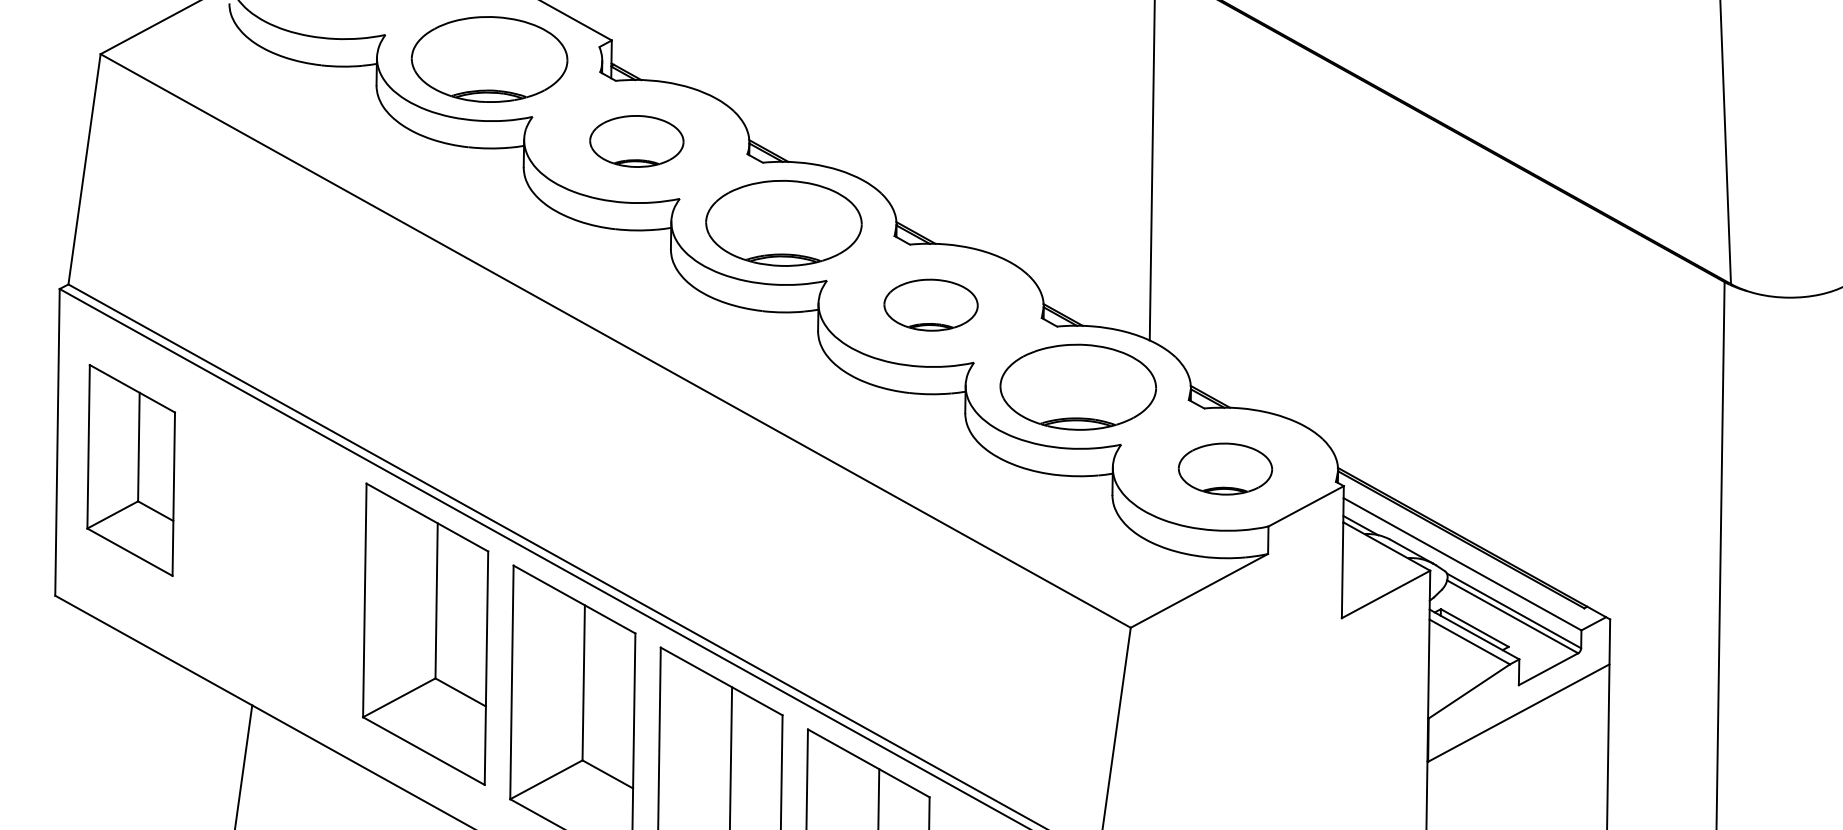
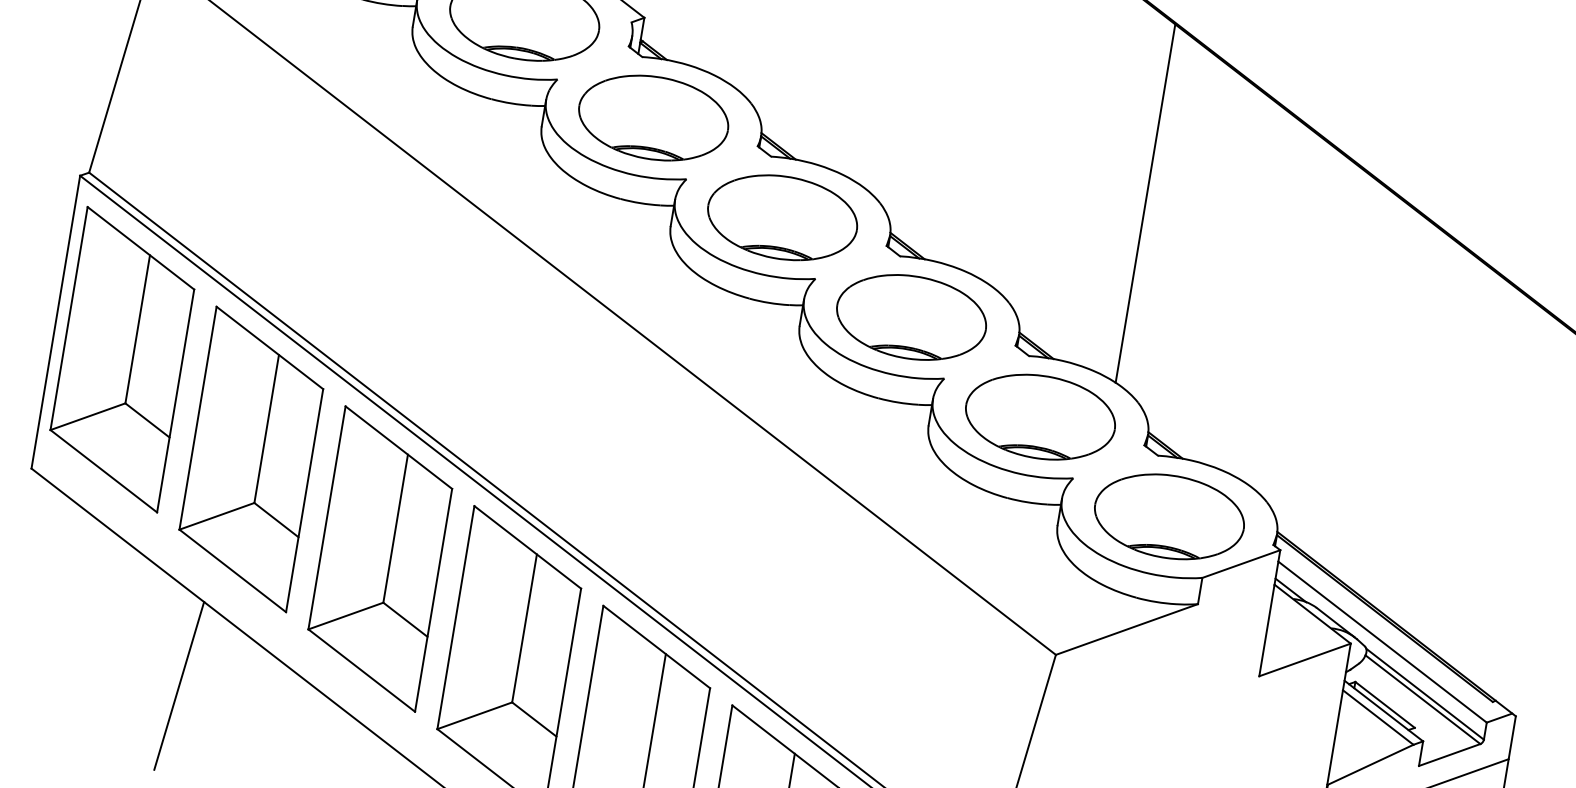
part: (636, 141) -> (653, 118), size x1.67
part: (930, 304) -> (911, 316), size x1.67
part: (1225, 468) -> (1169, 516), size x1.67
part: (130, 470) -> (121, 359), size x1.43
part: (278, 552) -> (251, 459), added

